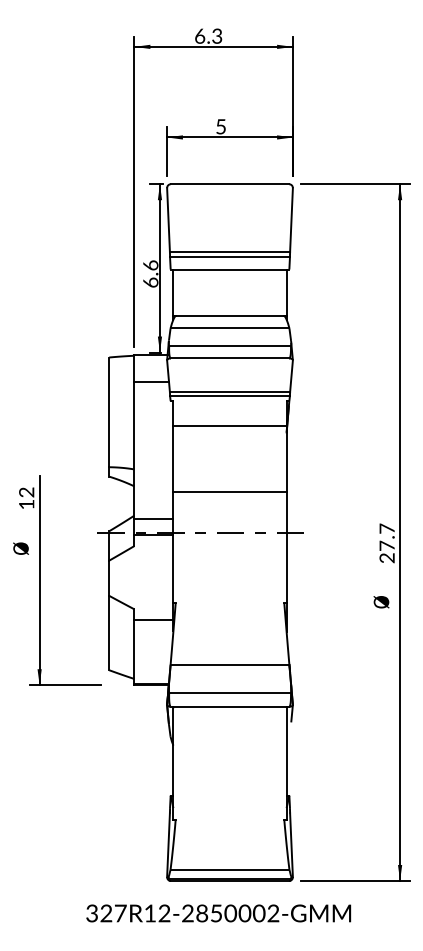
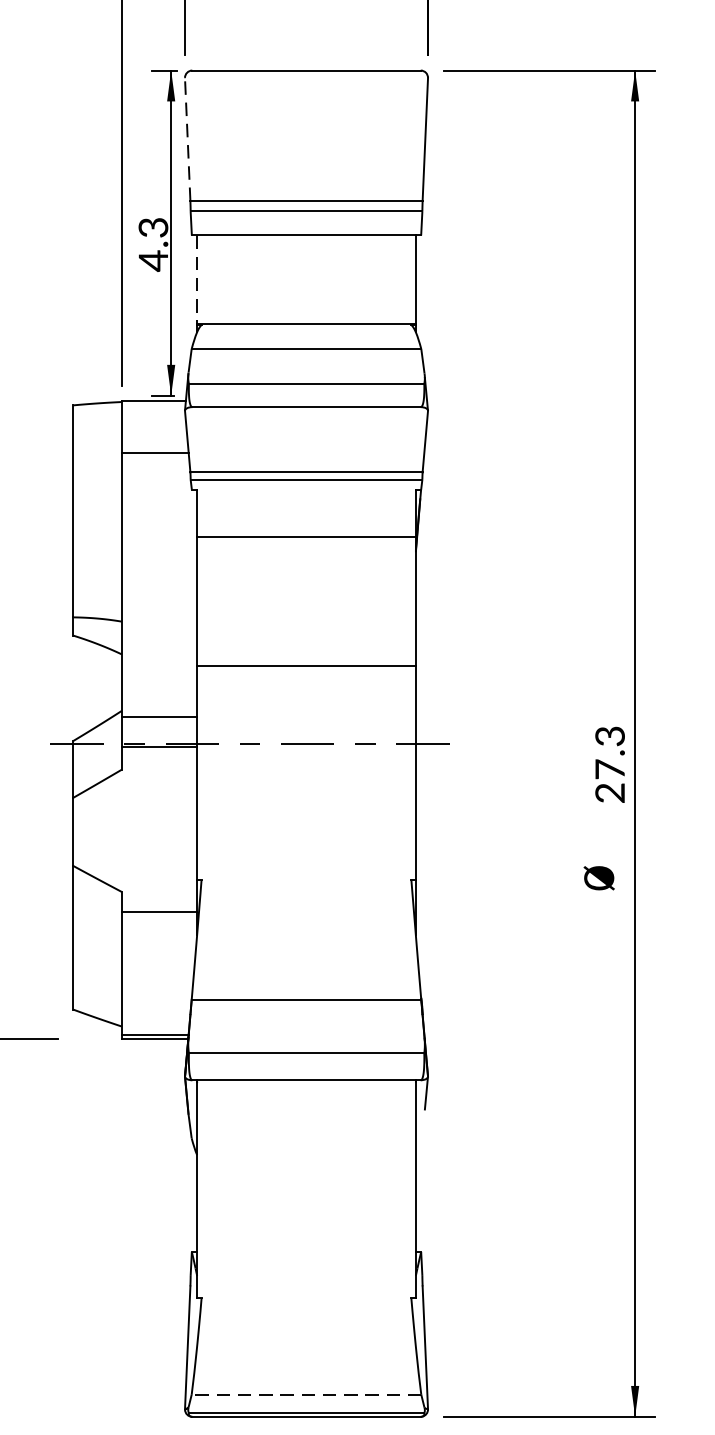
line: (168, 219) -> (187, 138), solid -> dashed
text: (150, 274) -> (152, 245), 6.6 -> 4.3
line: (173, 292) -> (197, 279), solid -> dashed
text: (386, 528) -> (608, 735), 27.7 -> 27.3
line: (229, 869) -> (305, 1394), solid -> dashed

